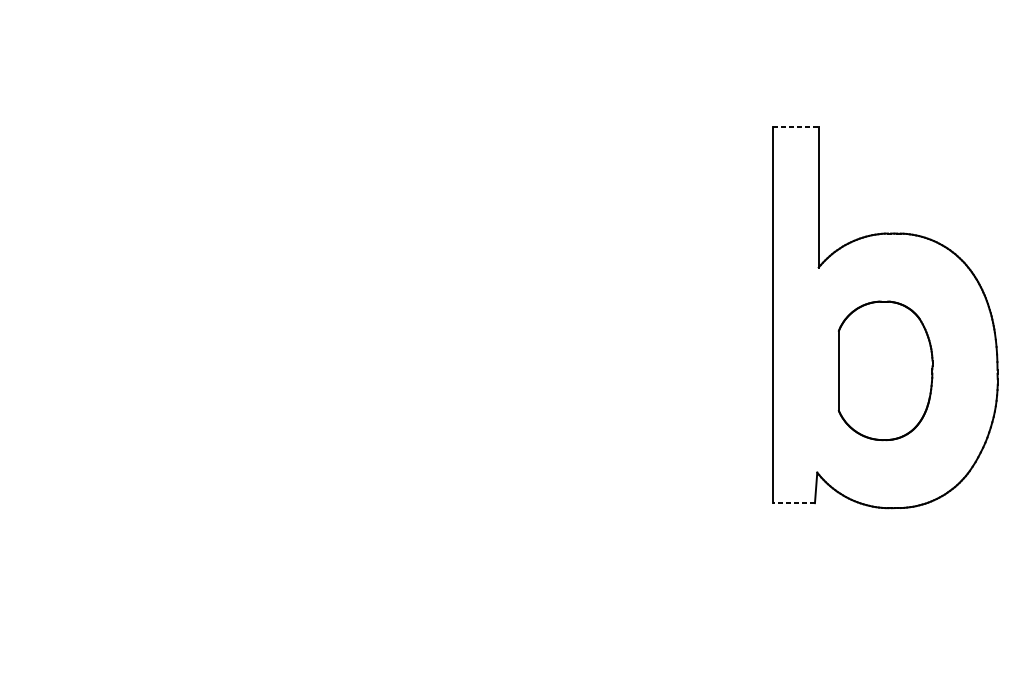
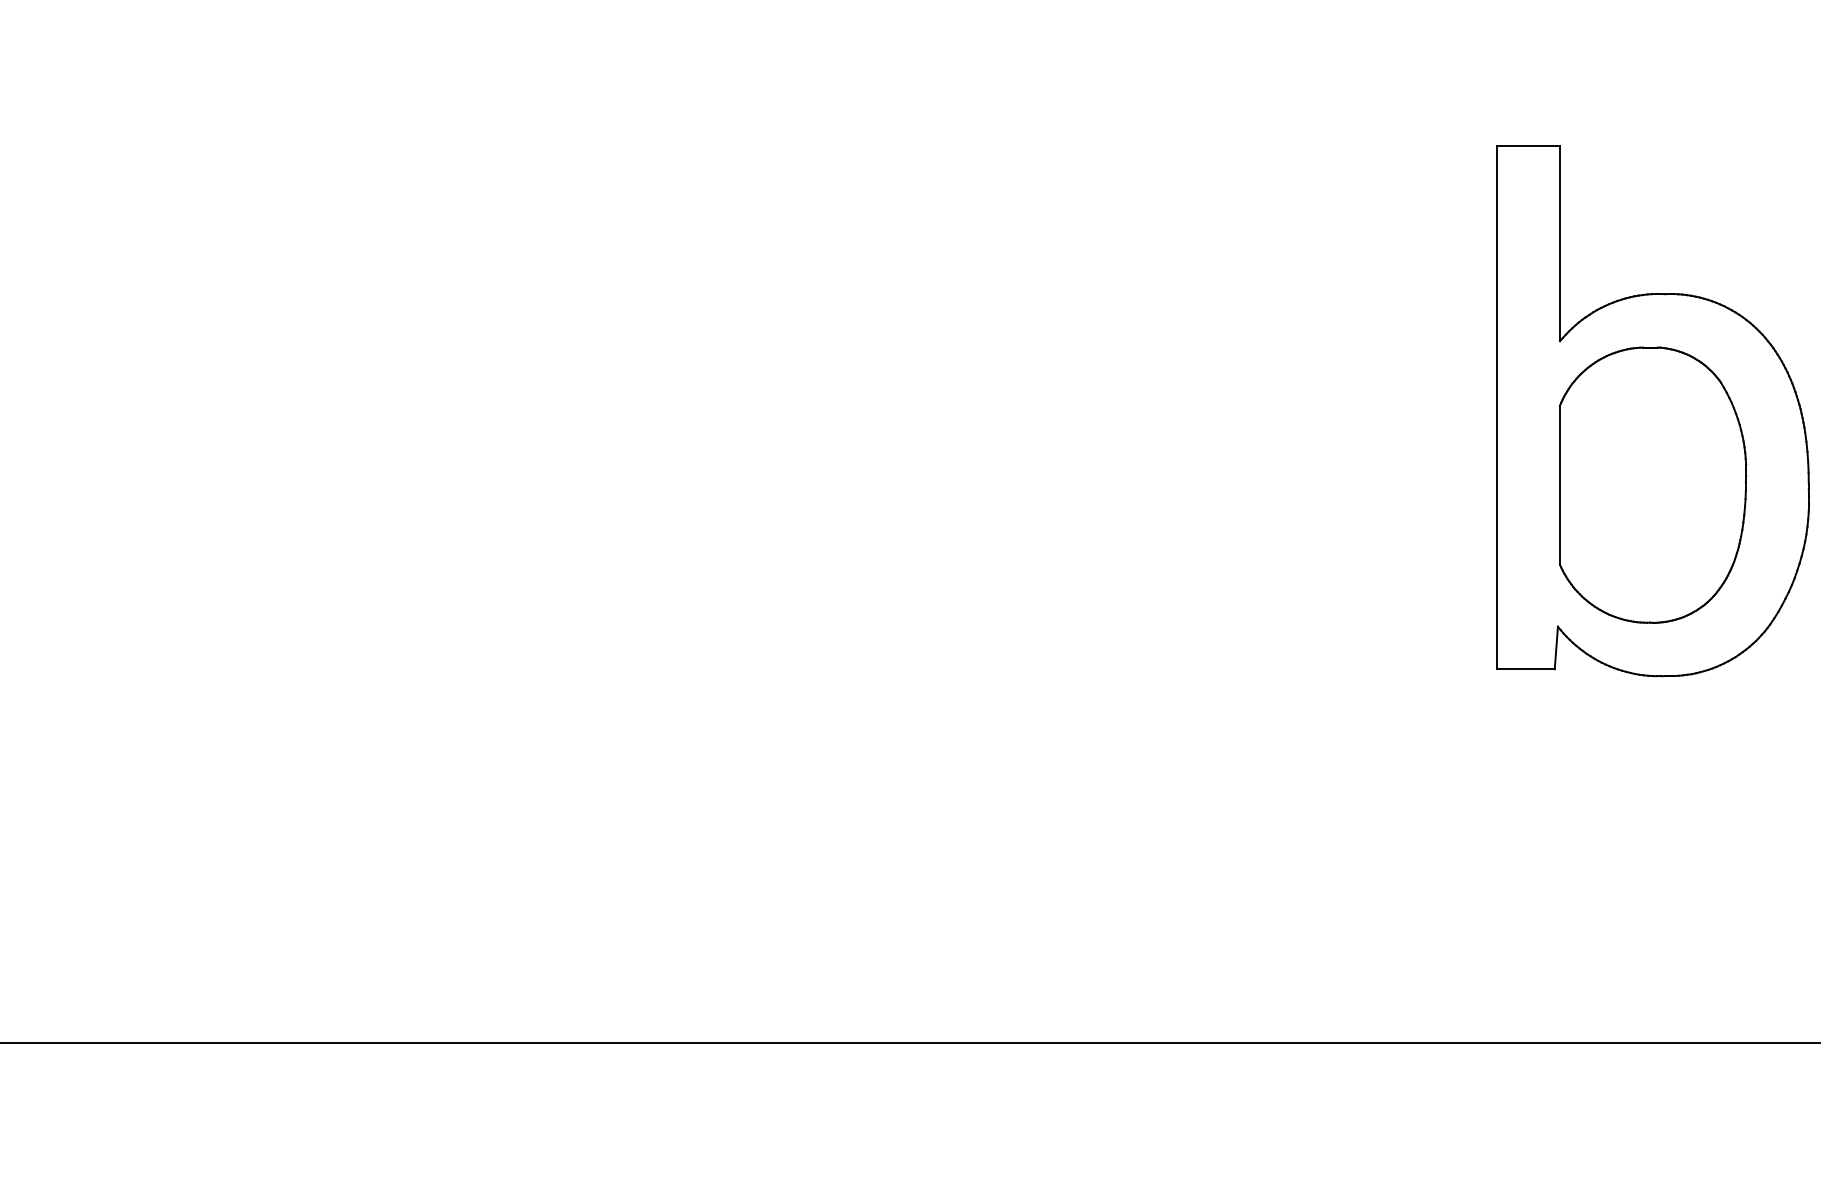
line: (796, 127) -> (1528, 146), dashed -> solid
part: (885, 370) -> (1653, 484), size x1.43
line: (793, 503) -> (1525, 669), dashed -> solid

